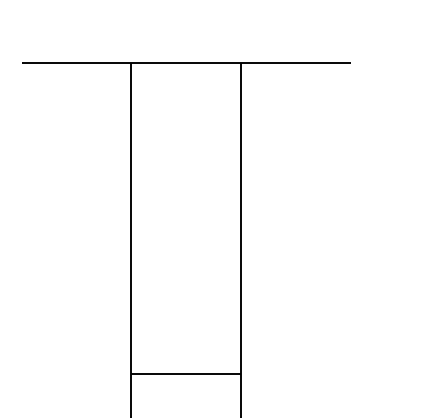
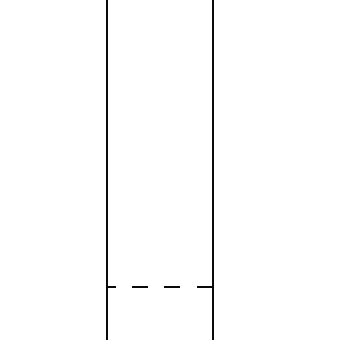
line: (186, 373) -> (160, 286), solid -> dashed

